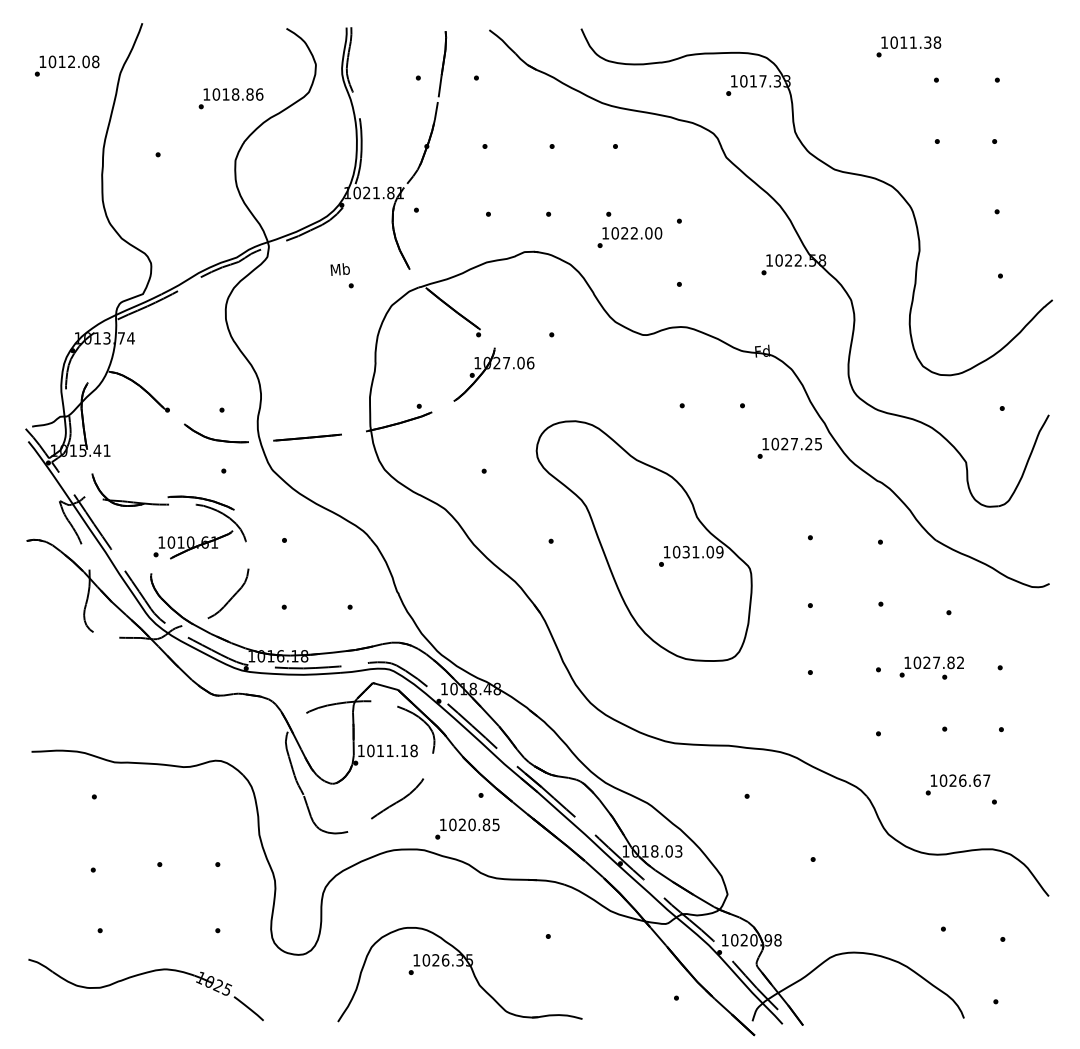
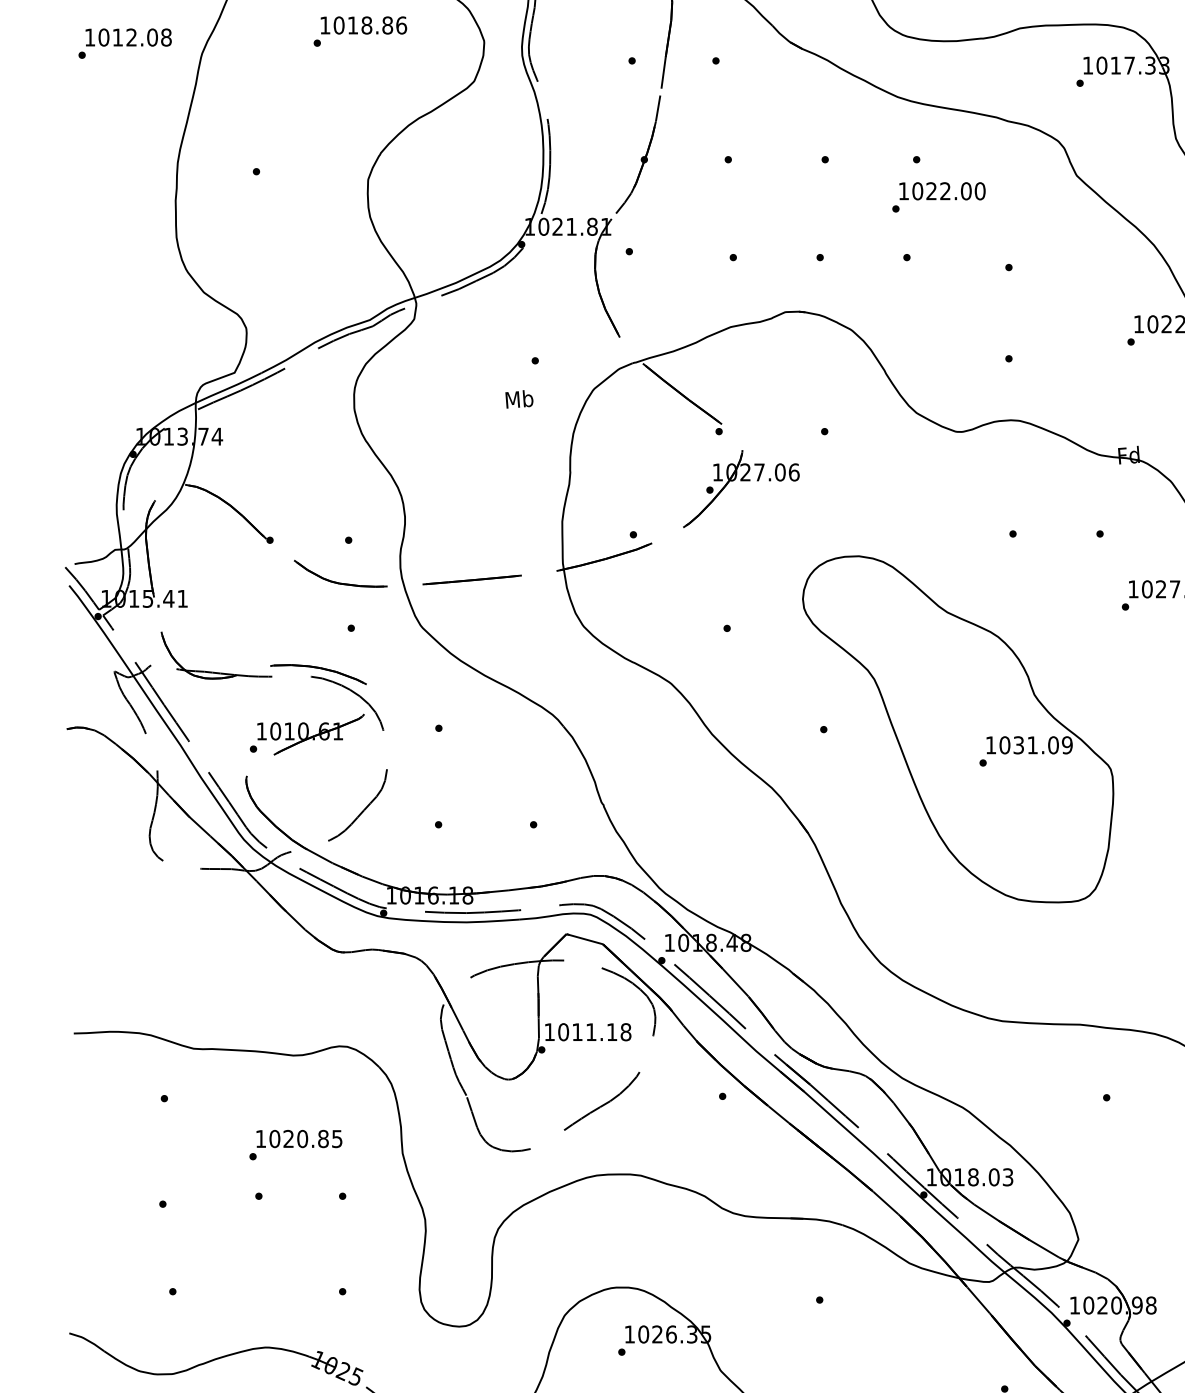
text: (230, 98) -> (359, 31), moved
text: (629, 237) -> (938, 197), moved
text: (339, 269) -> (518, 399), moved
text: (467, 828) -> (295, 1144), moved

